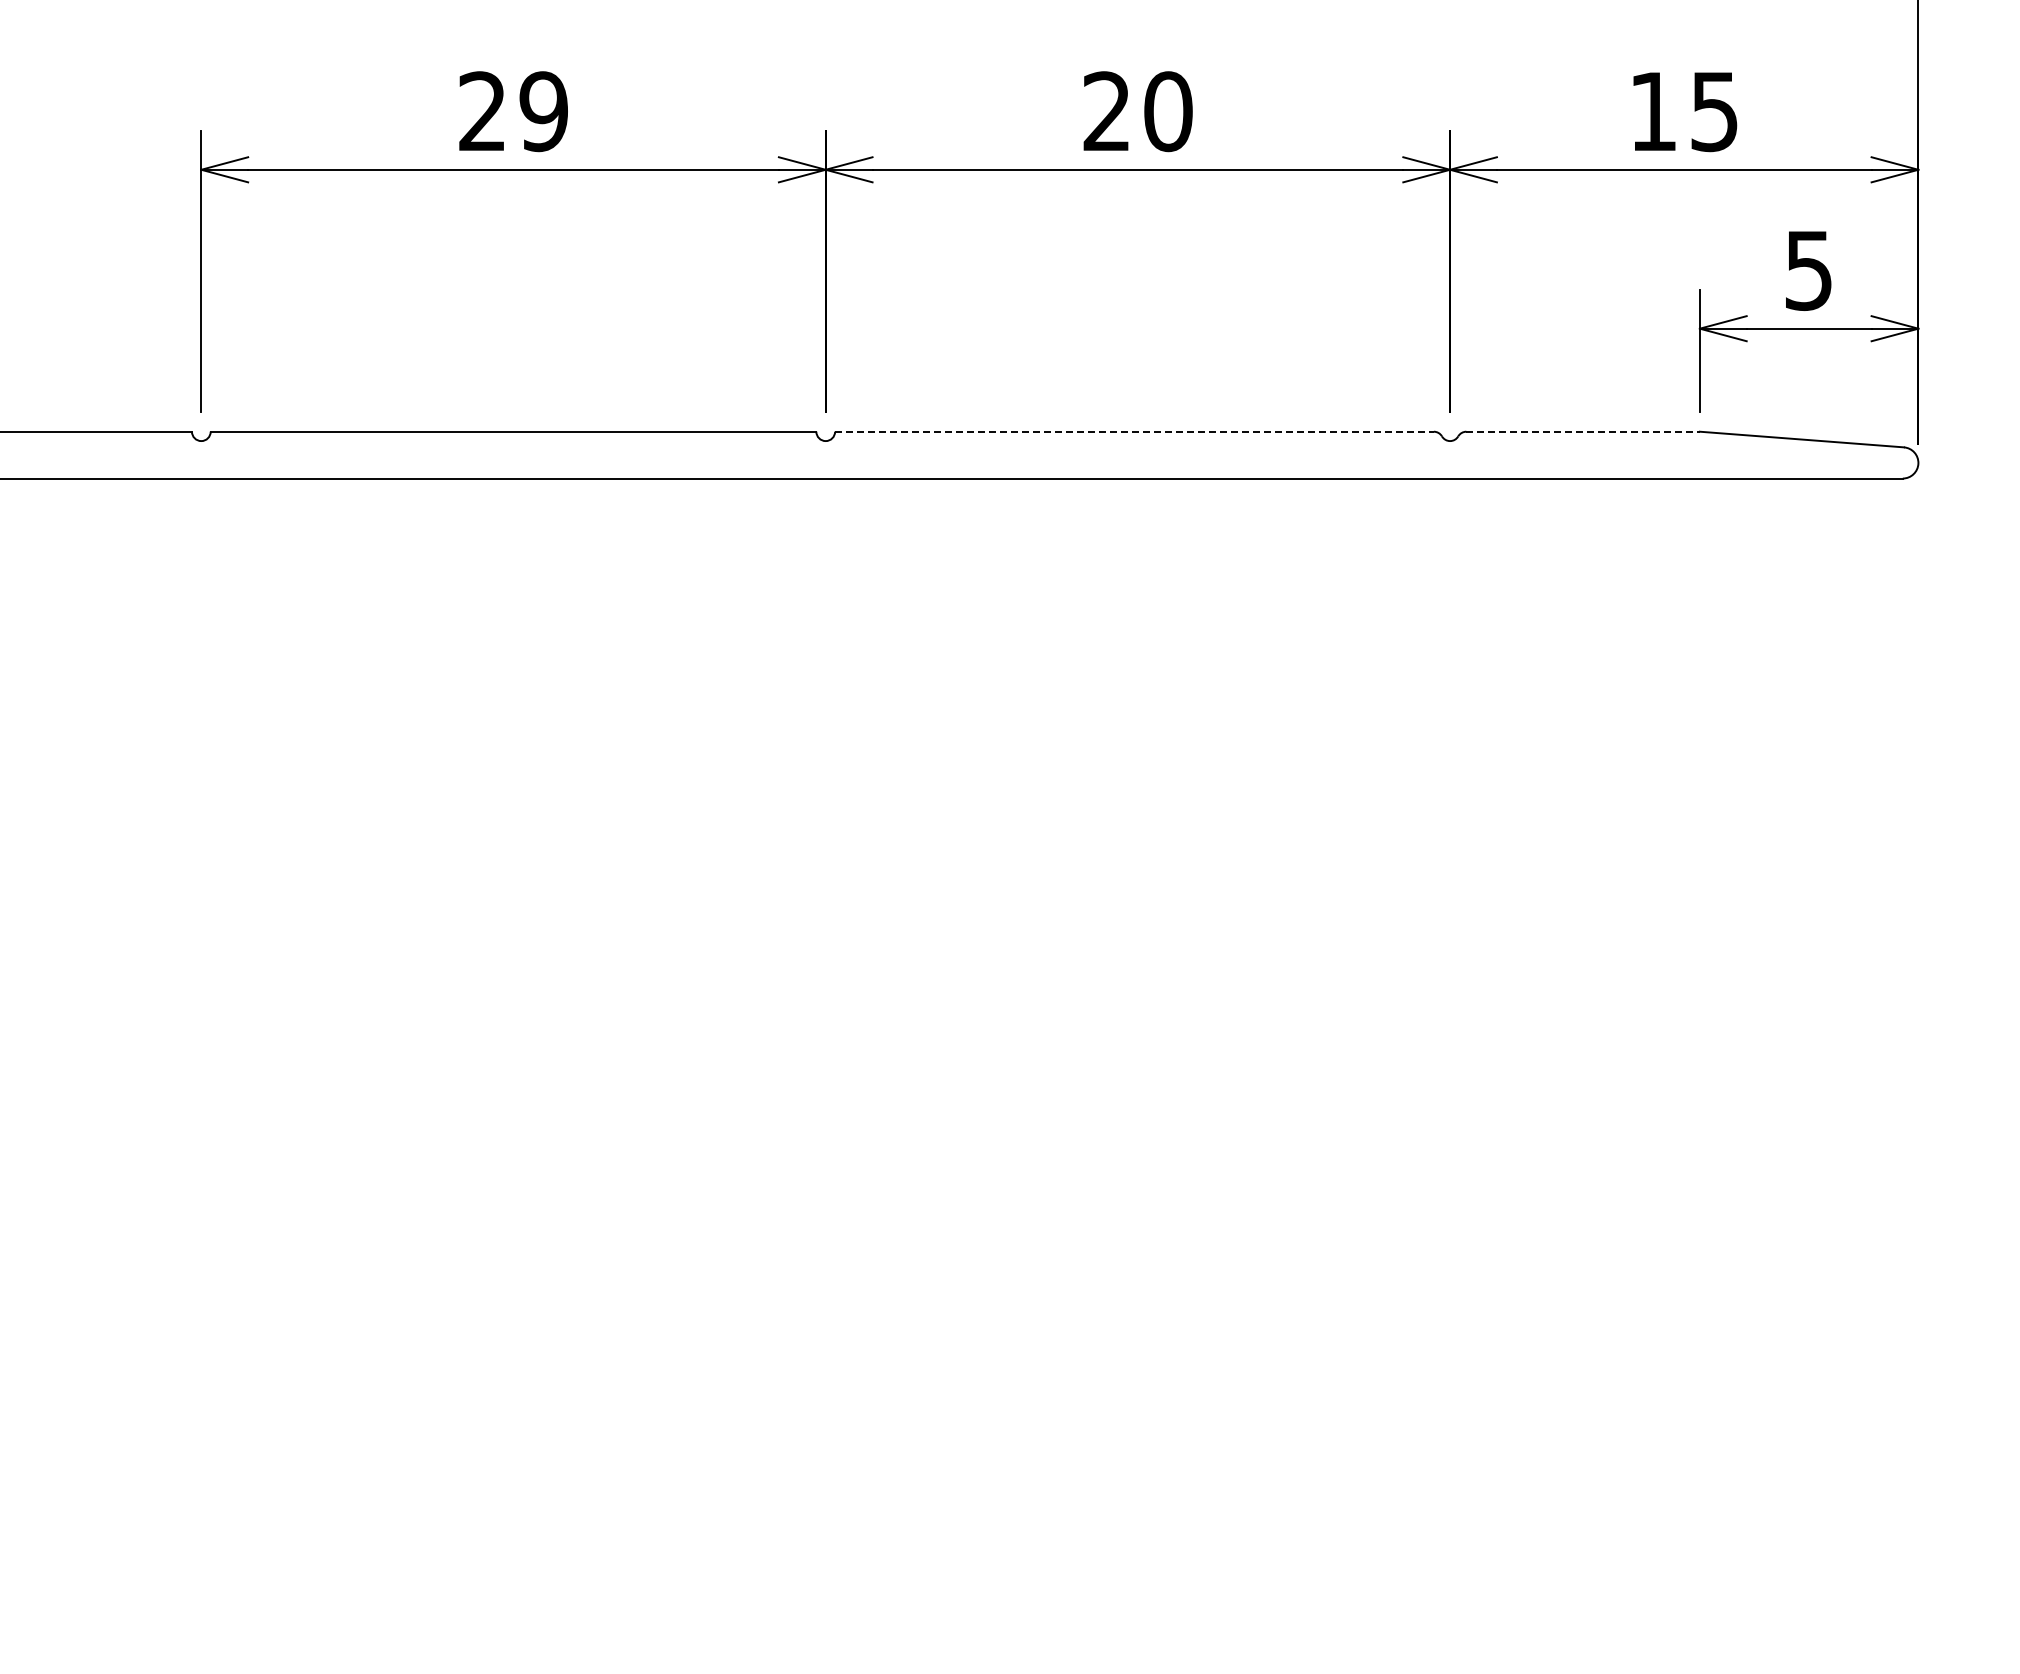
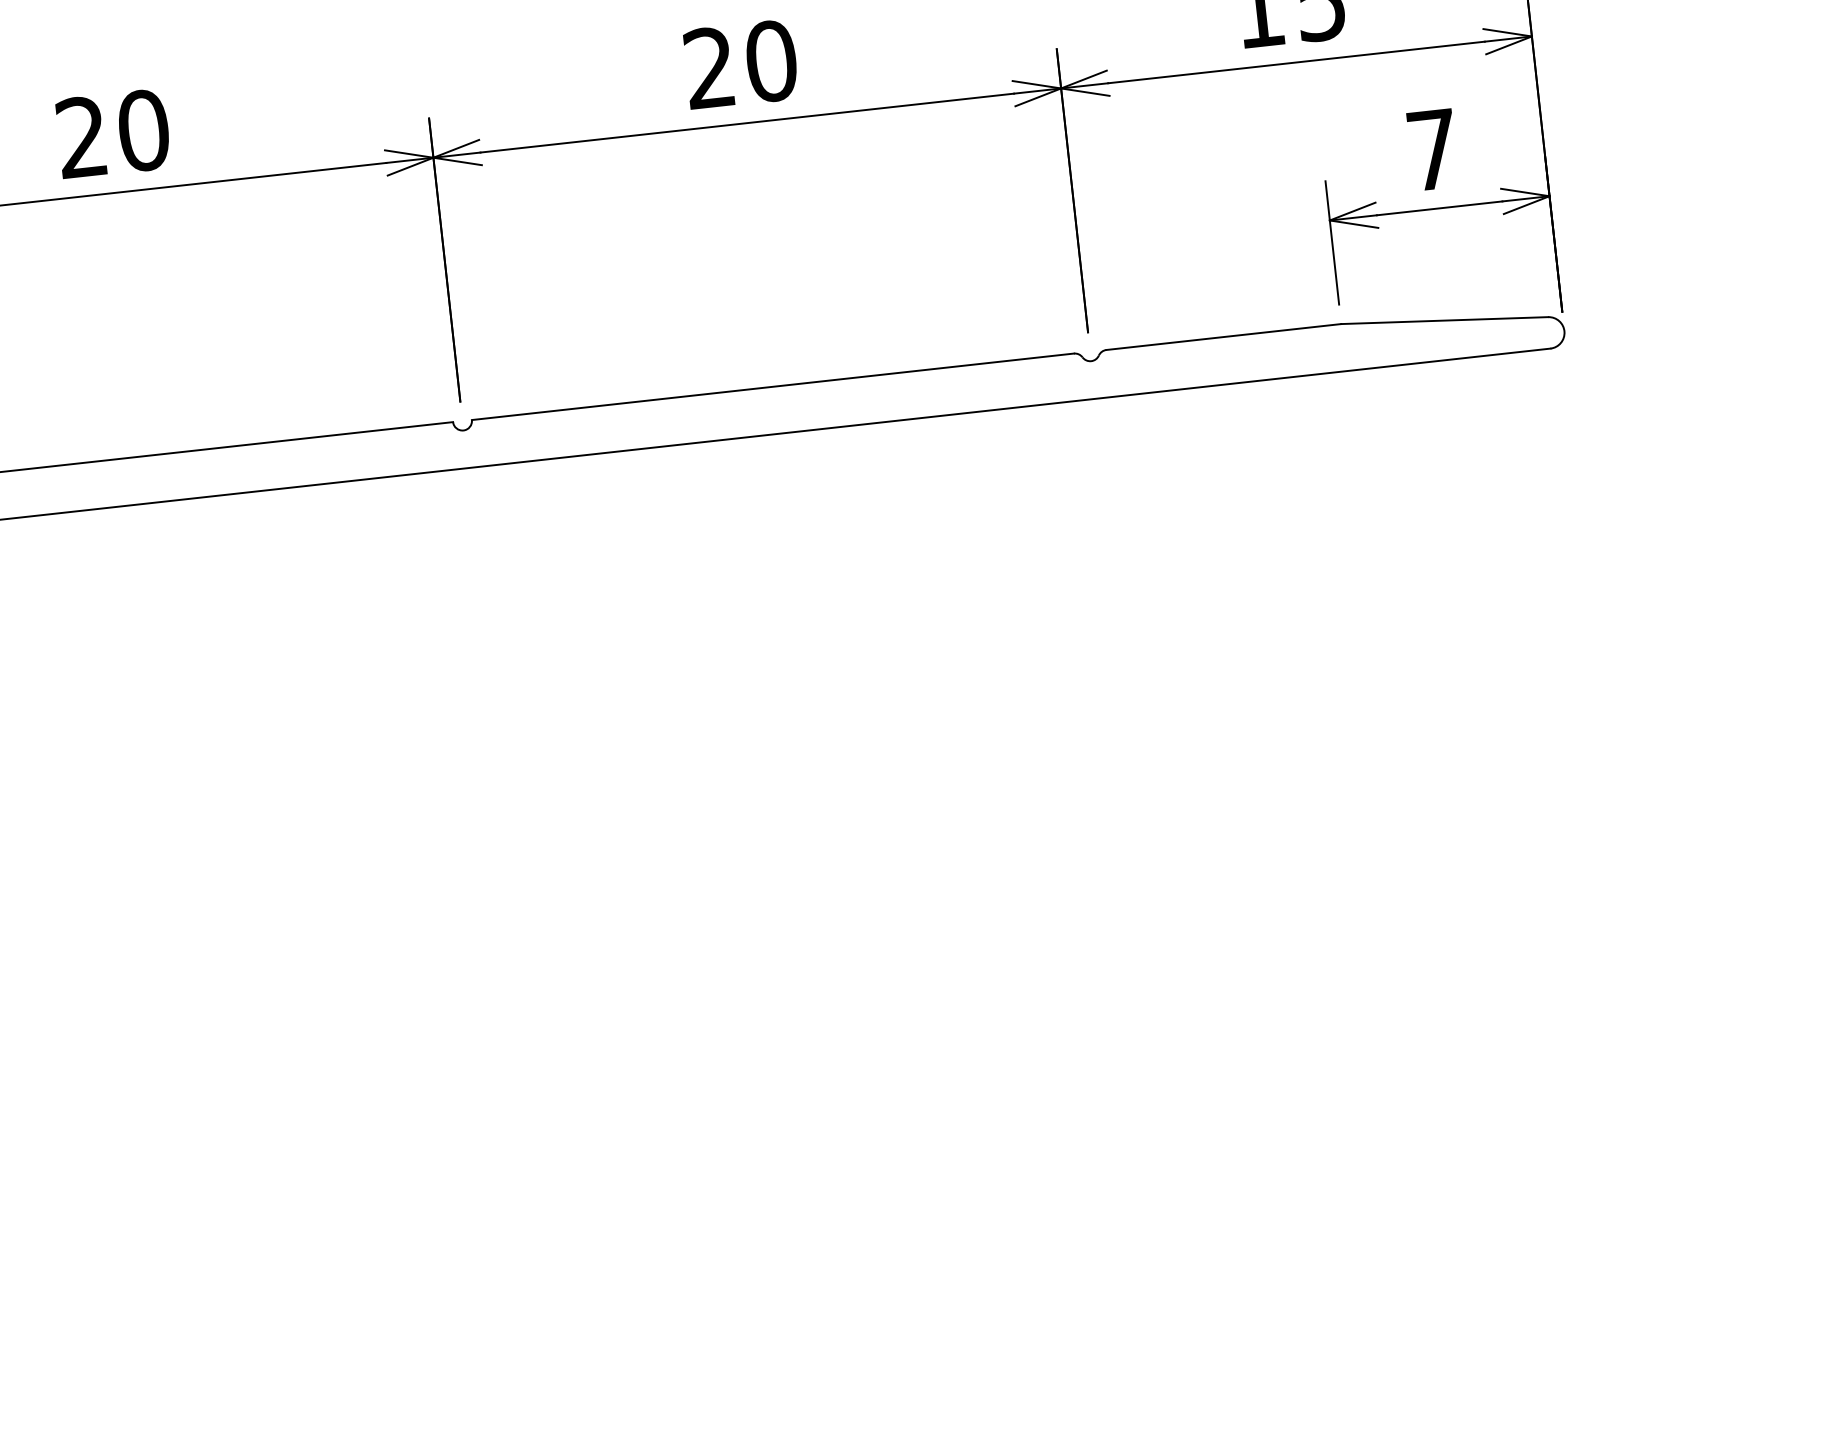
text: (543, 111) -> (143, 130), 29 -> 20
text: (1808, 270) -> (1432, 149), 5 -> 7
line: (1134, 431) -> (772, 386), dashed -> solid
line: (1583, 431) -> (1224, 336), dashed -> solid

